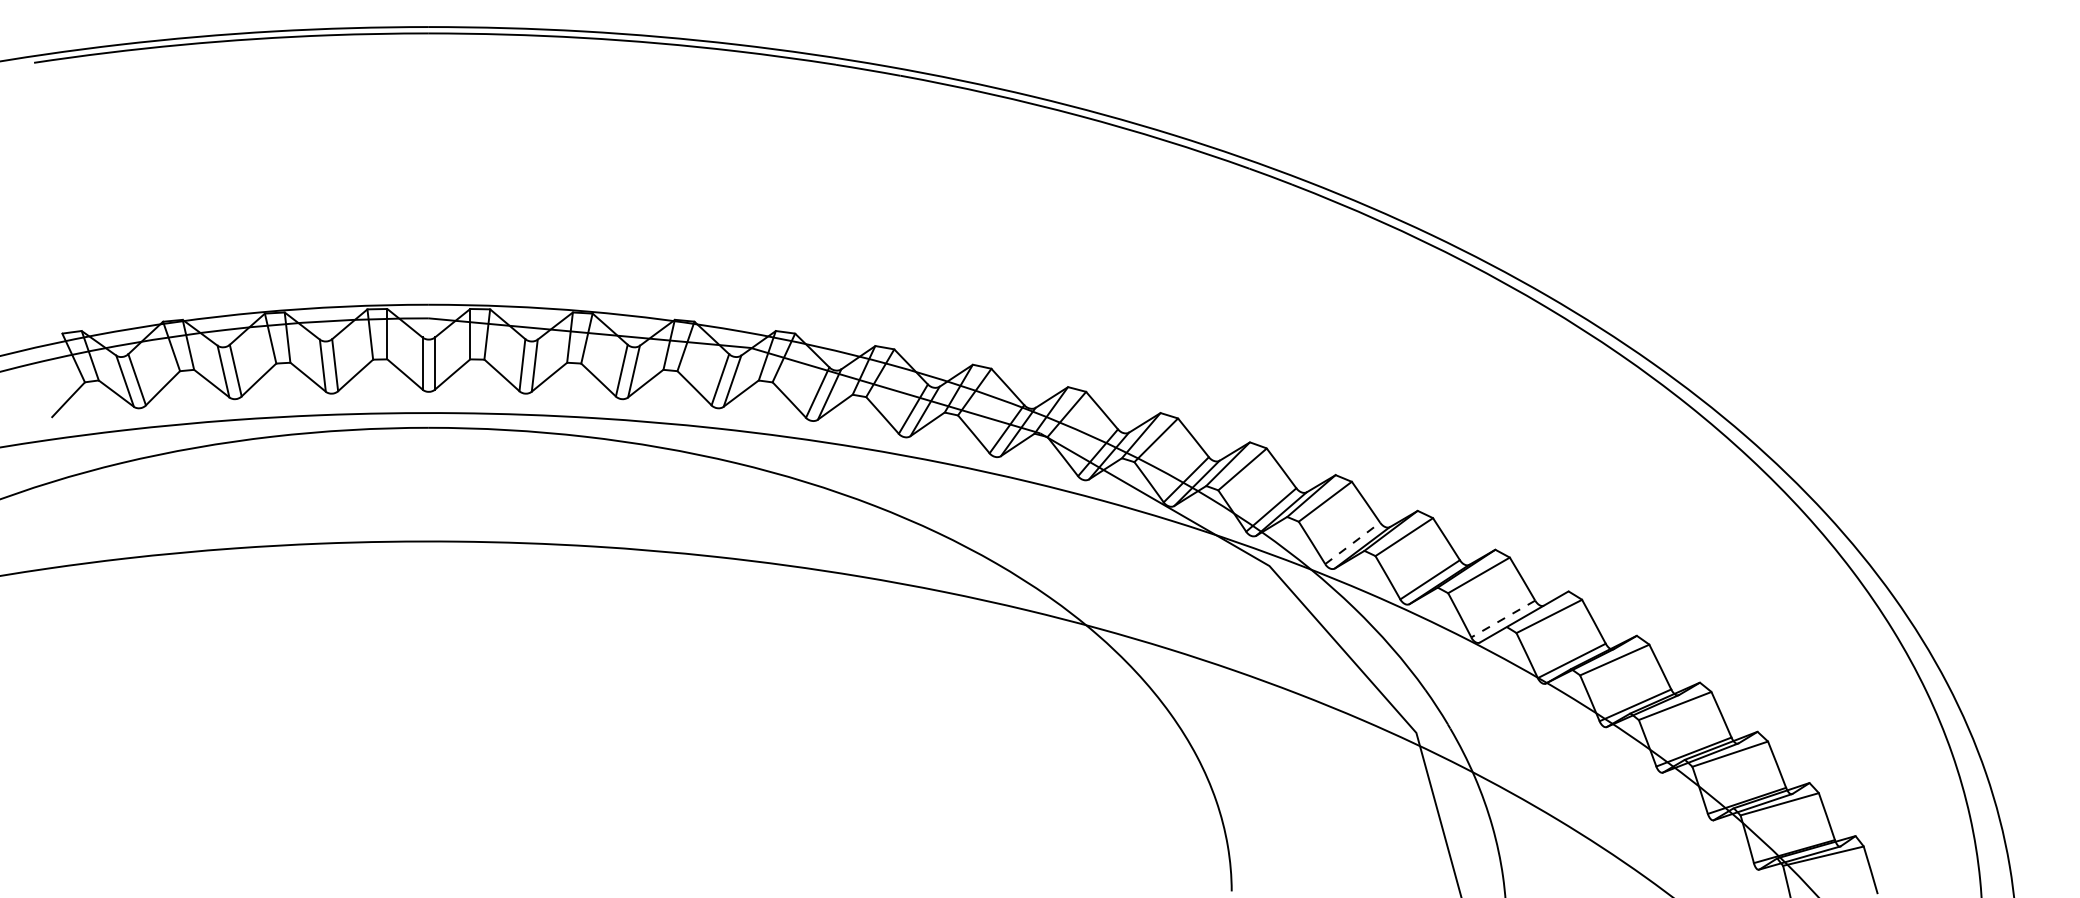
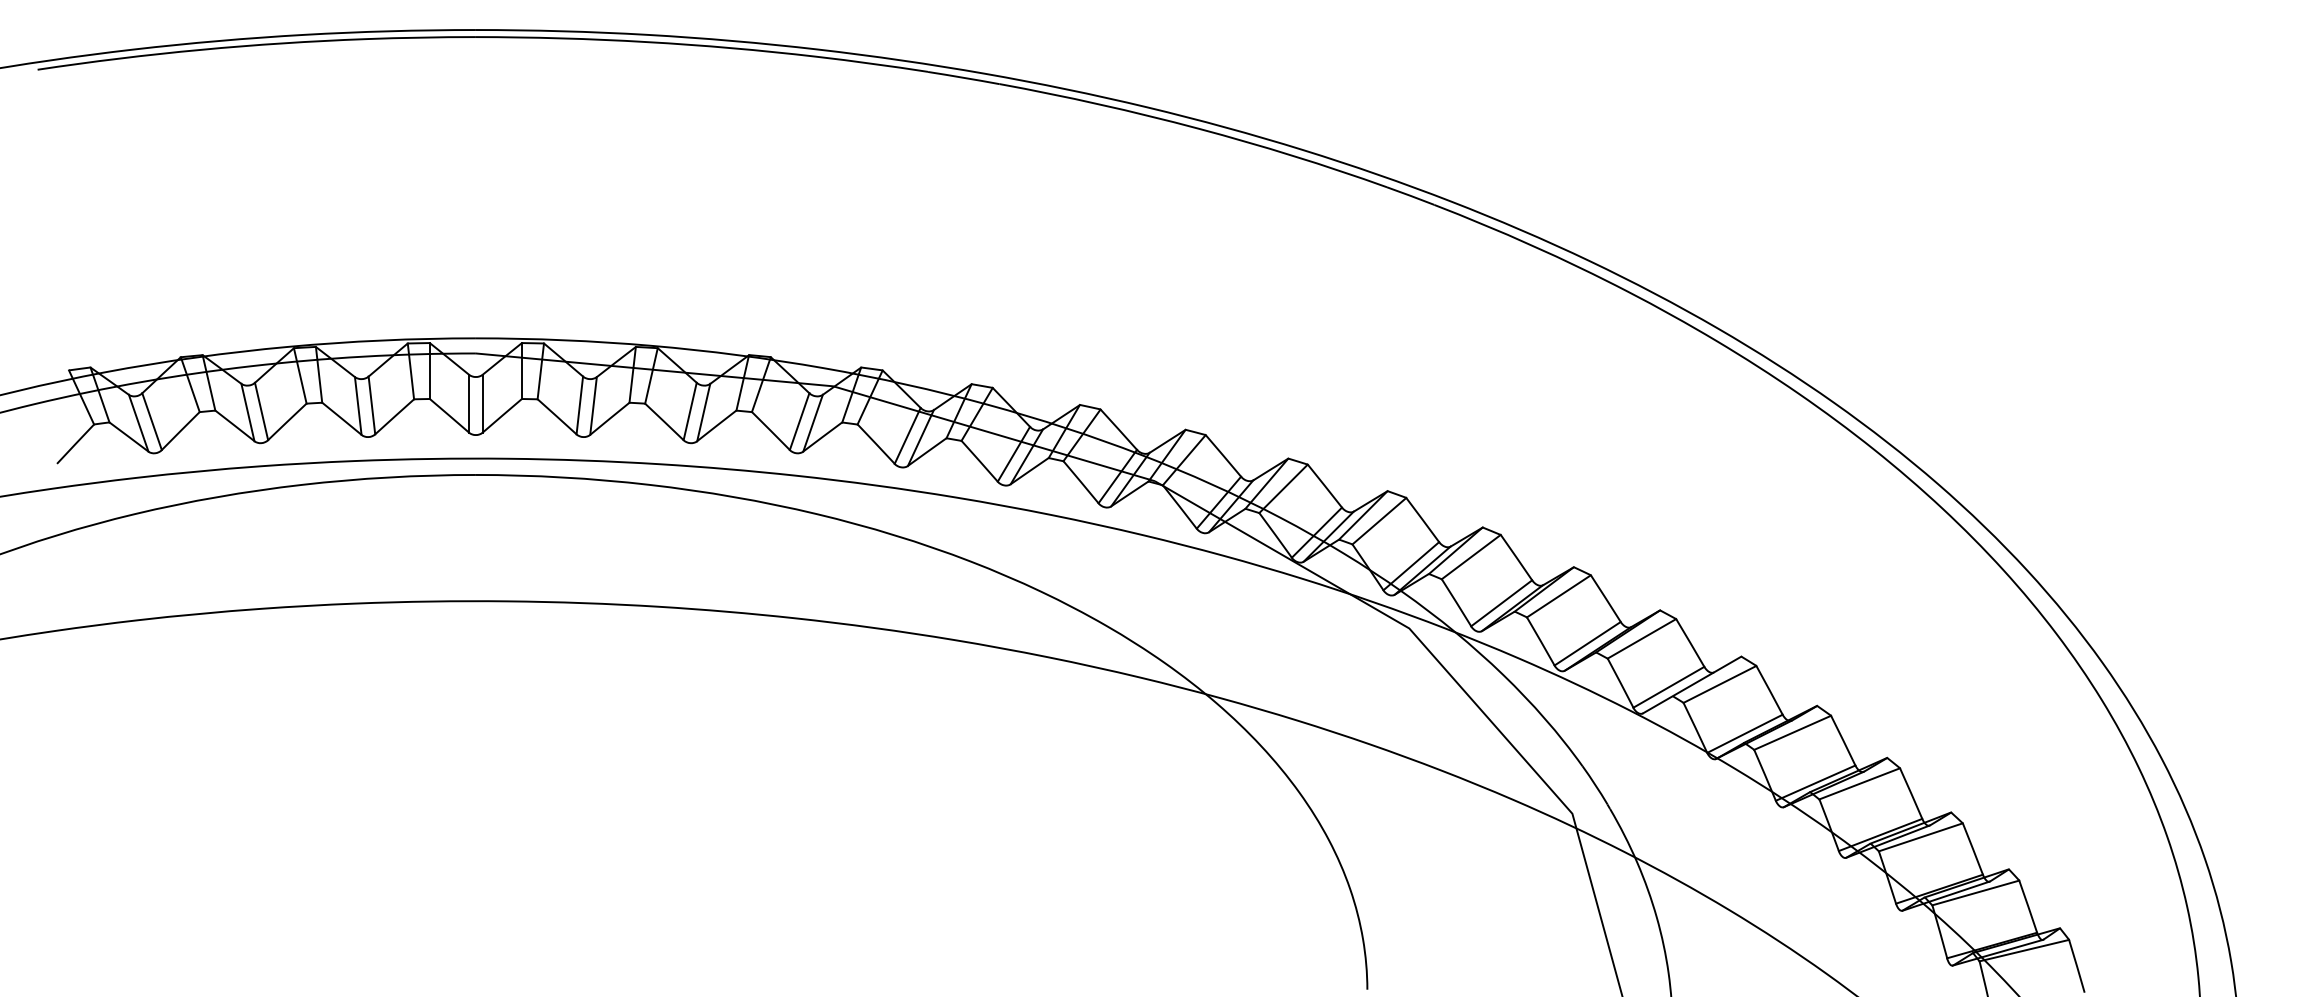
line: (1353, 543) -> (1502, 603), dashed -> solid
line: (1503, 619) -> (1669, 687), dashed -> solid

